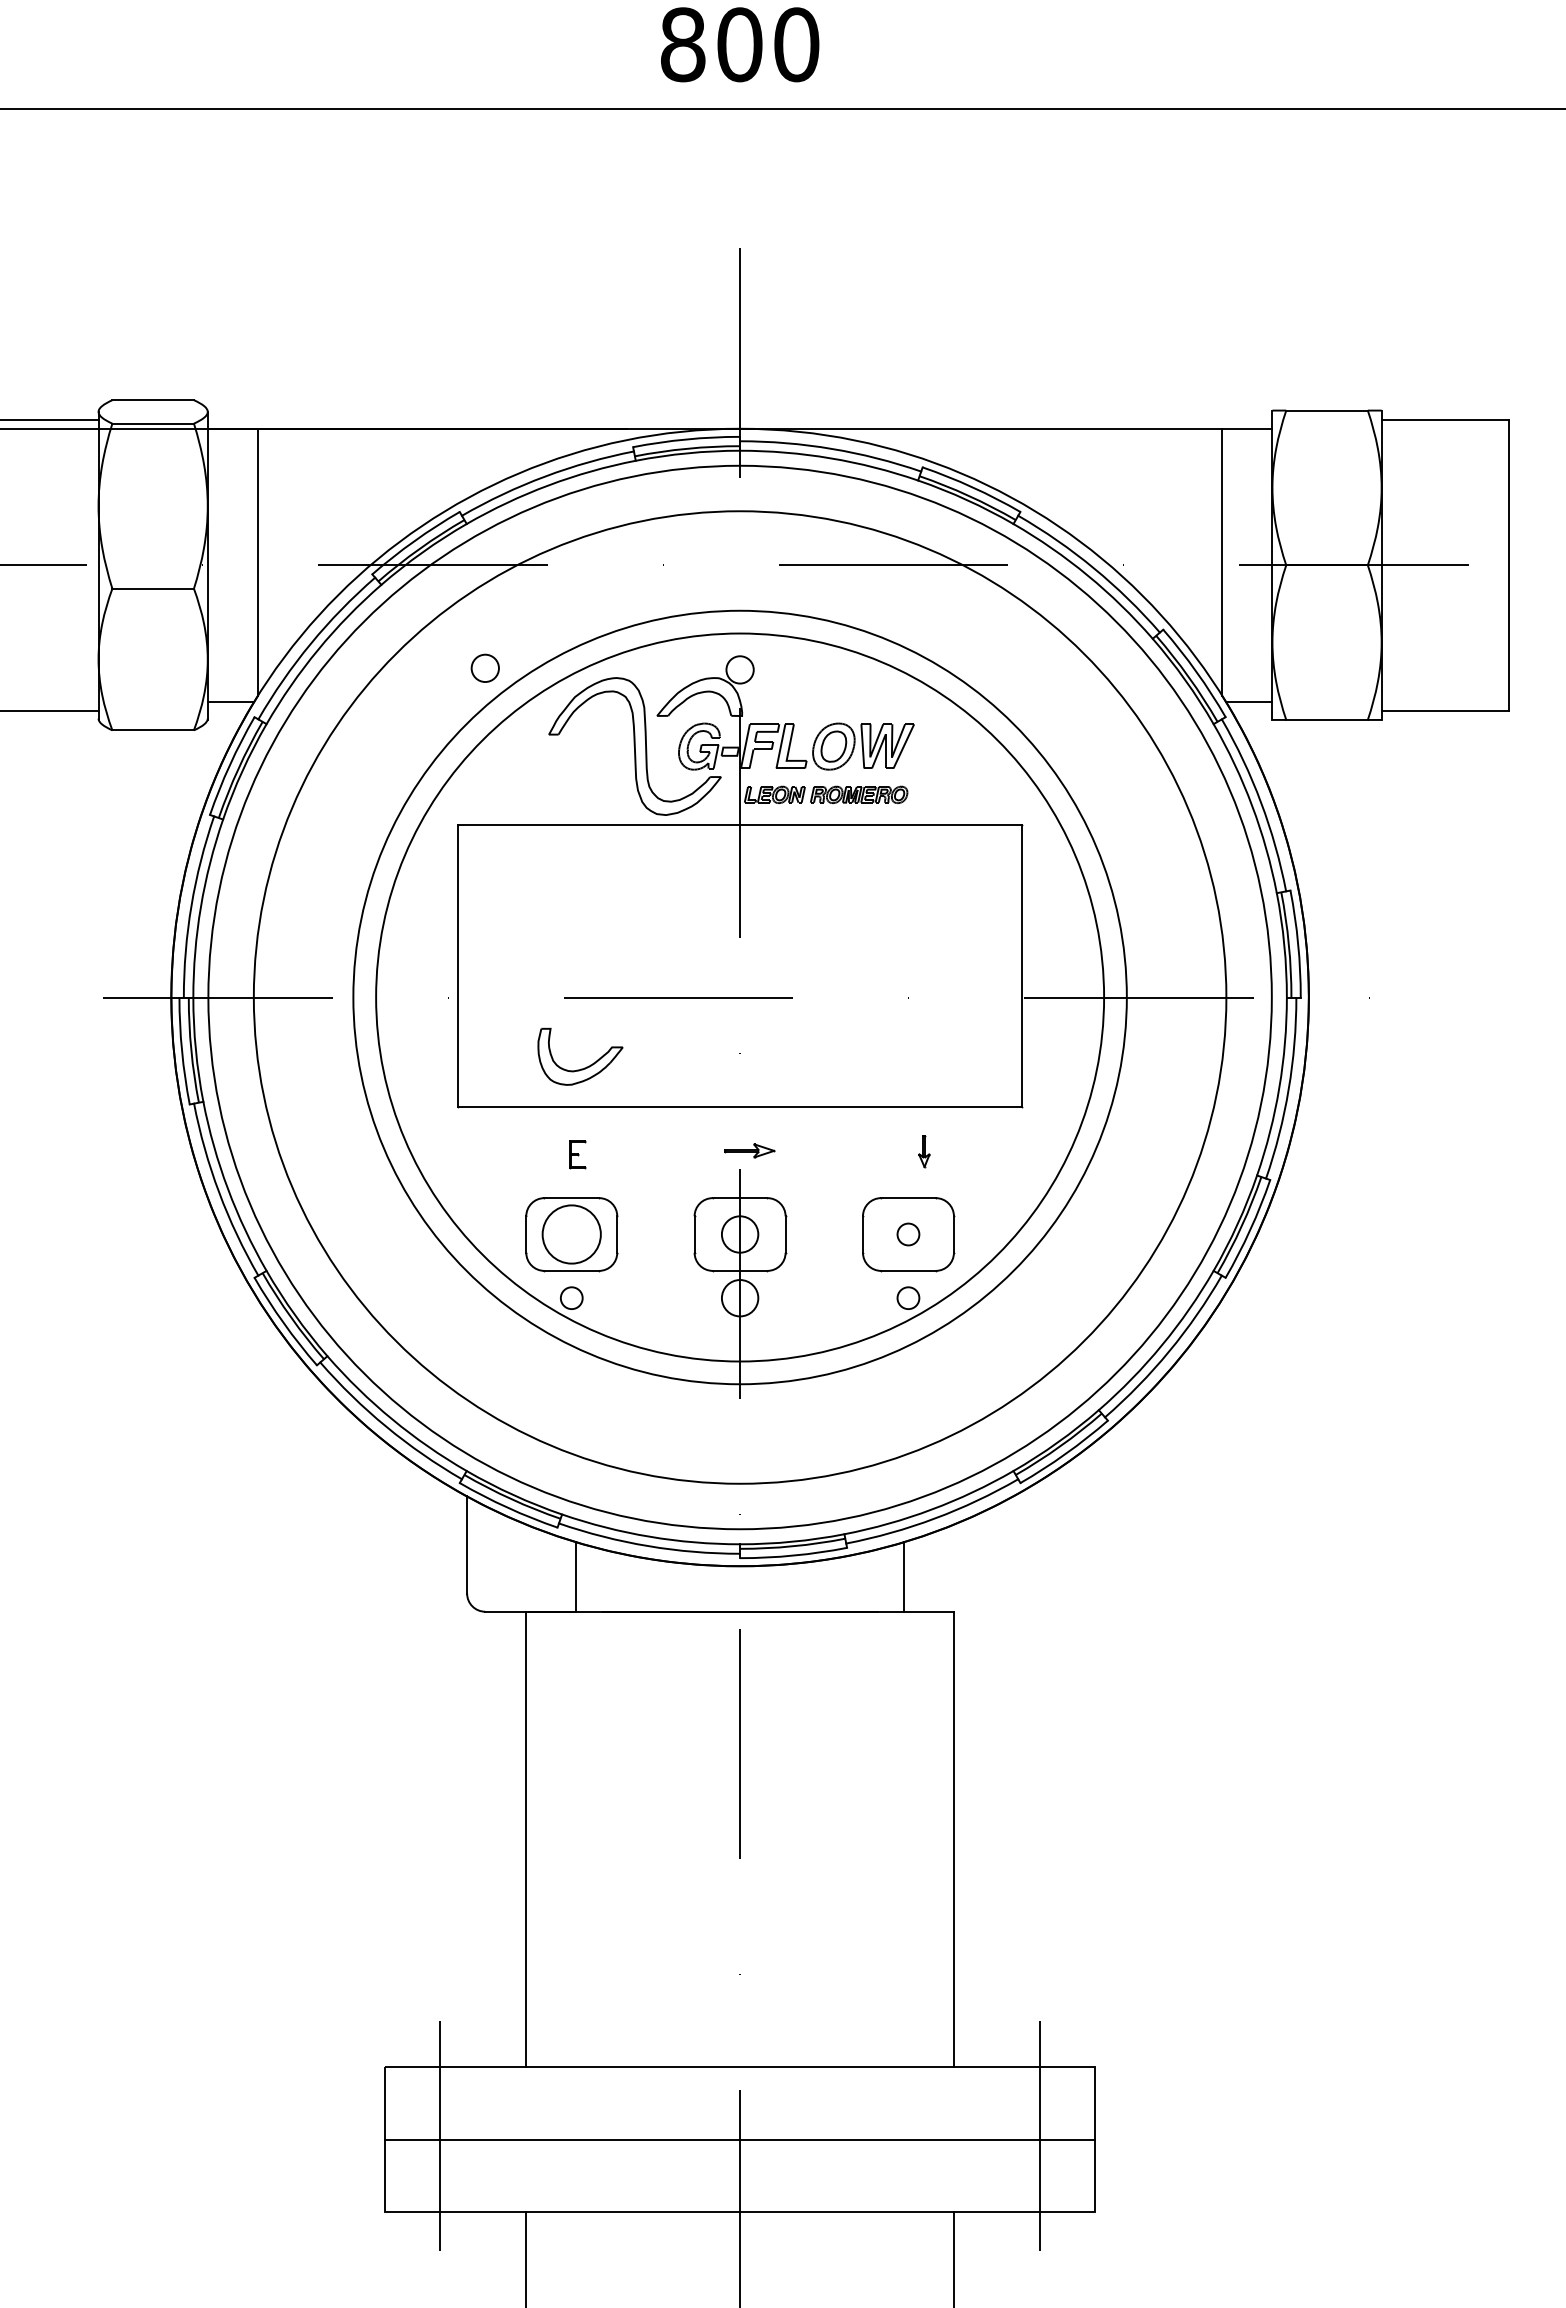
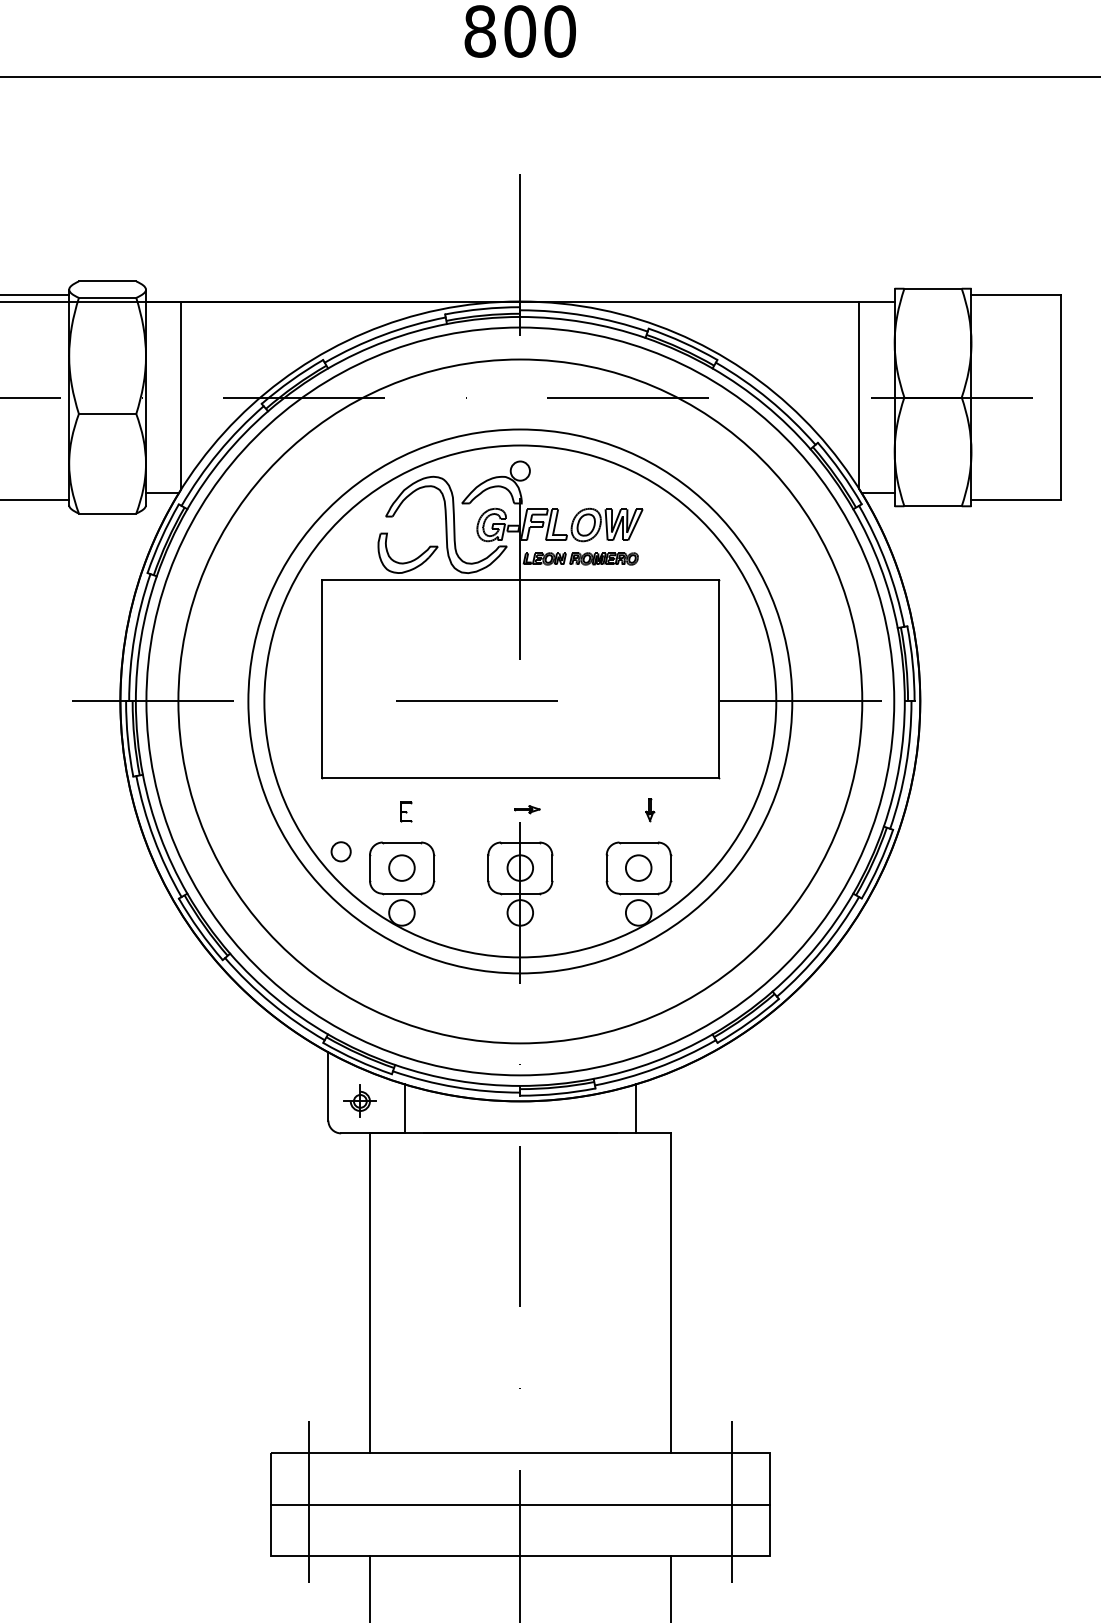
circle: (484, 667) -> (340, 851), moved
part: (586, 1066) -> (412, 560), moved
part: (749, 1151) -> (526, 809), size x0.71
circle: (571, 1234) -> (401, 868), size x0.62
circle: (908, 1234) -> (638, 868), size x1.67
circle: (571, 1298) -> (401, 913), size x1.67
circle: (908, 1298) -> (638, 913), size x1.67
part: (512, 1566) -> (360, 1101), added

